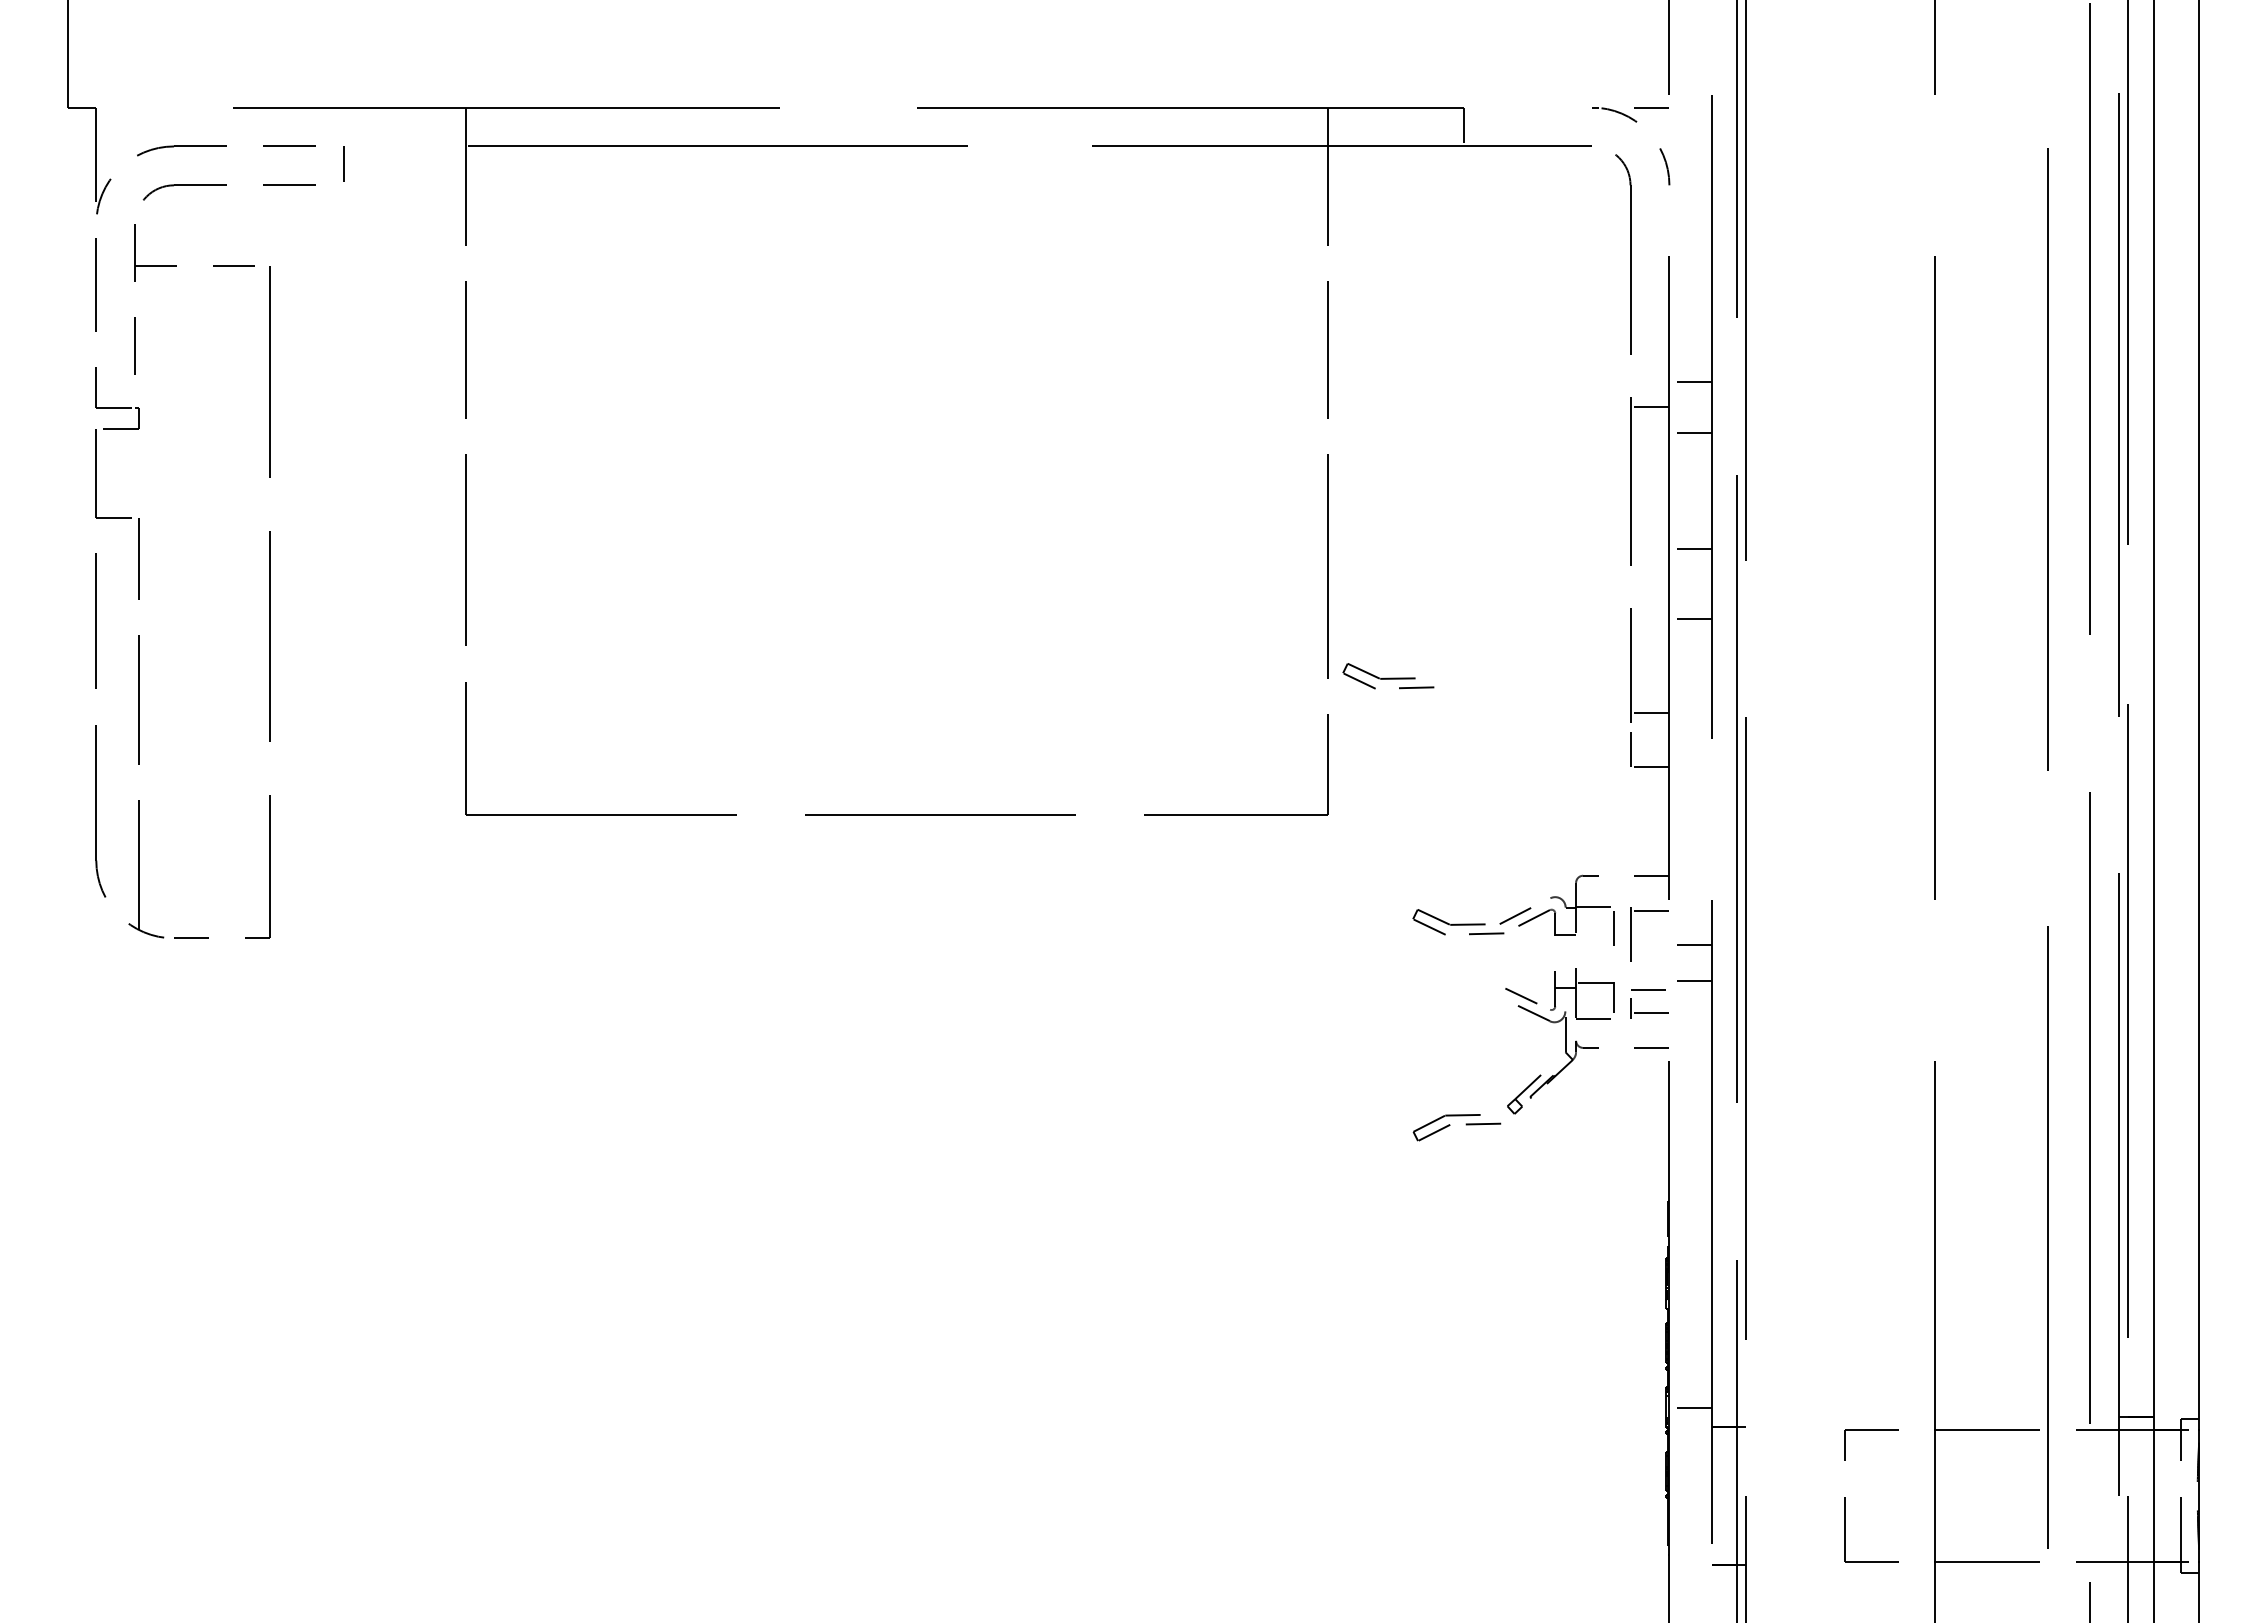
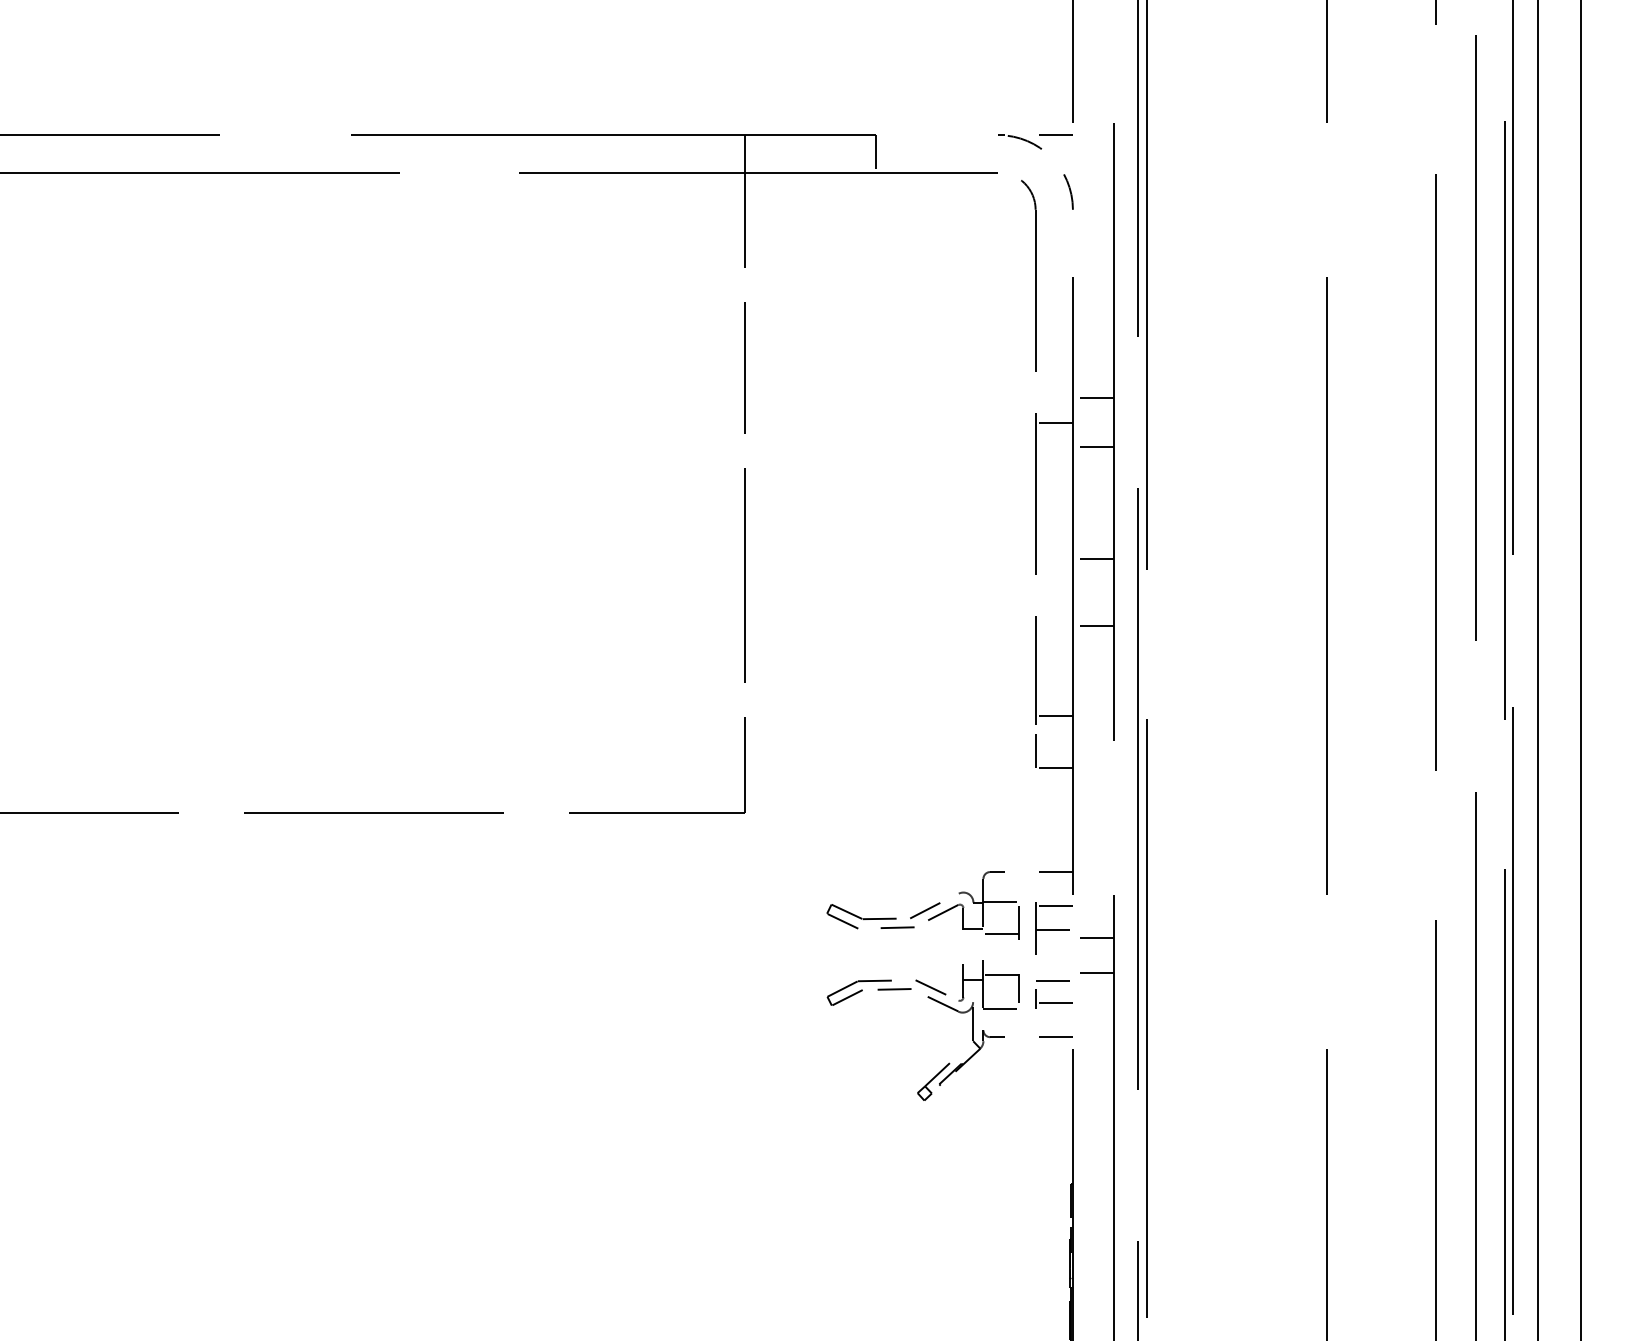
part: (1388, 676) -> (803, 680), removed
line: (1649, 936) -> (1053, 930), added
line: (1594, 940) -> (1001, 934), added
part: (1450, 1125) -> (862, 990), moved

